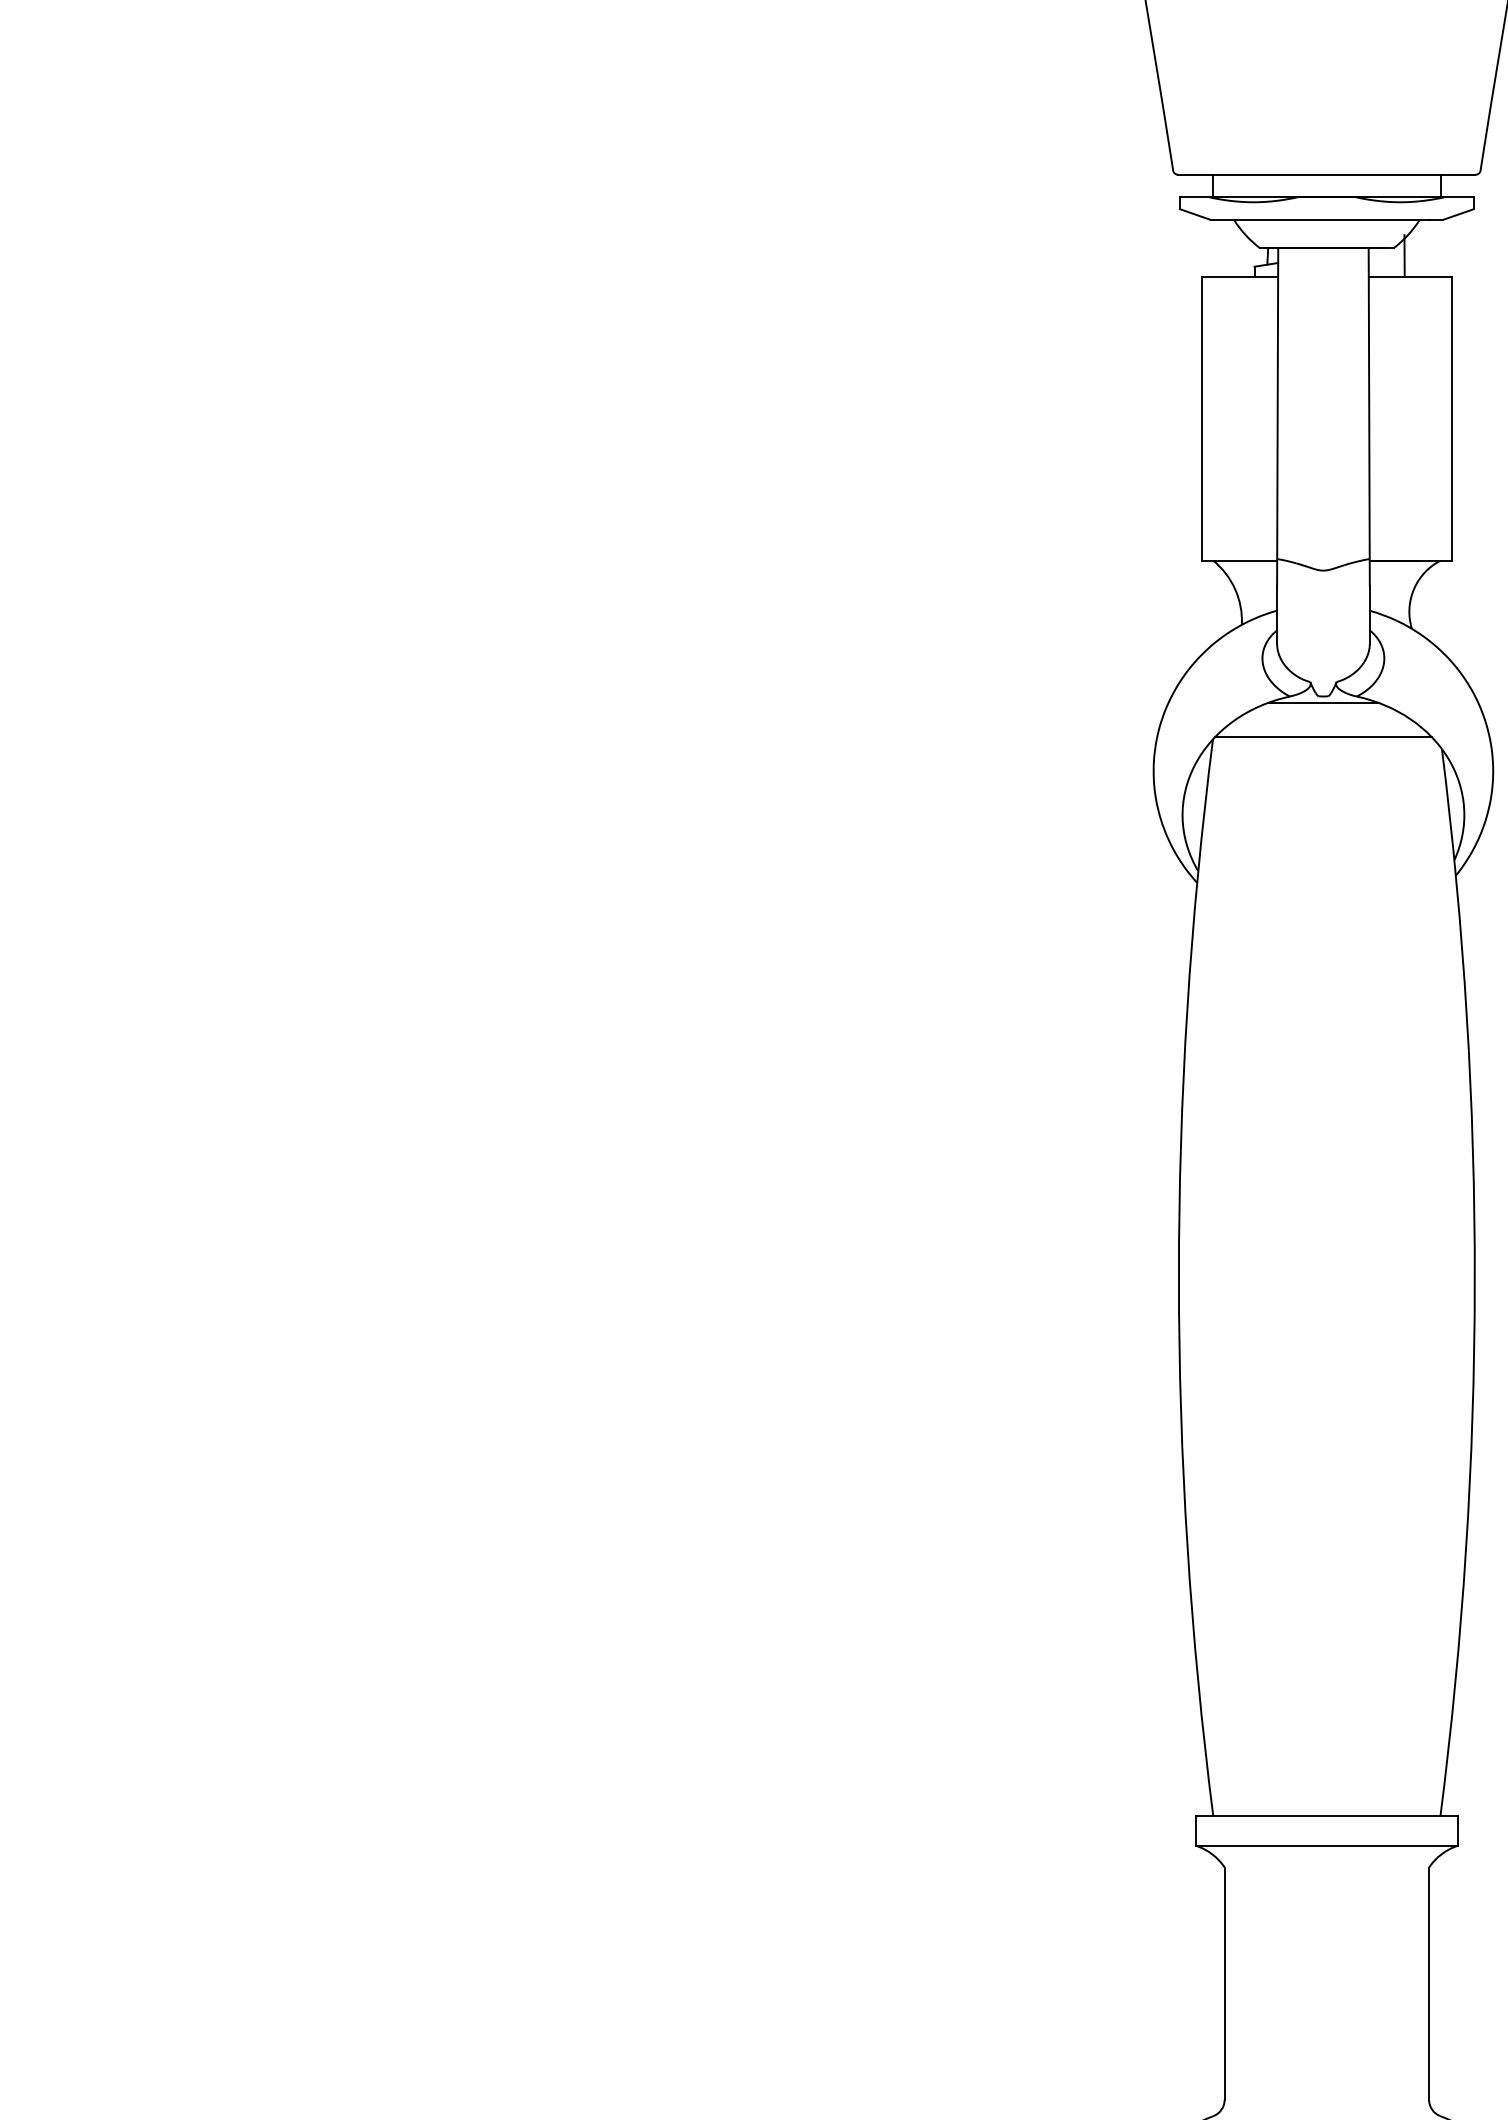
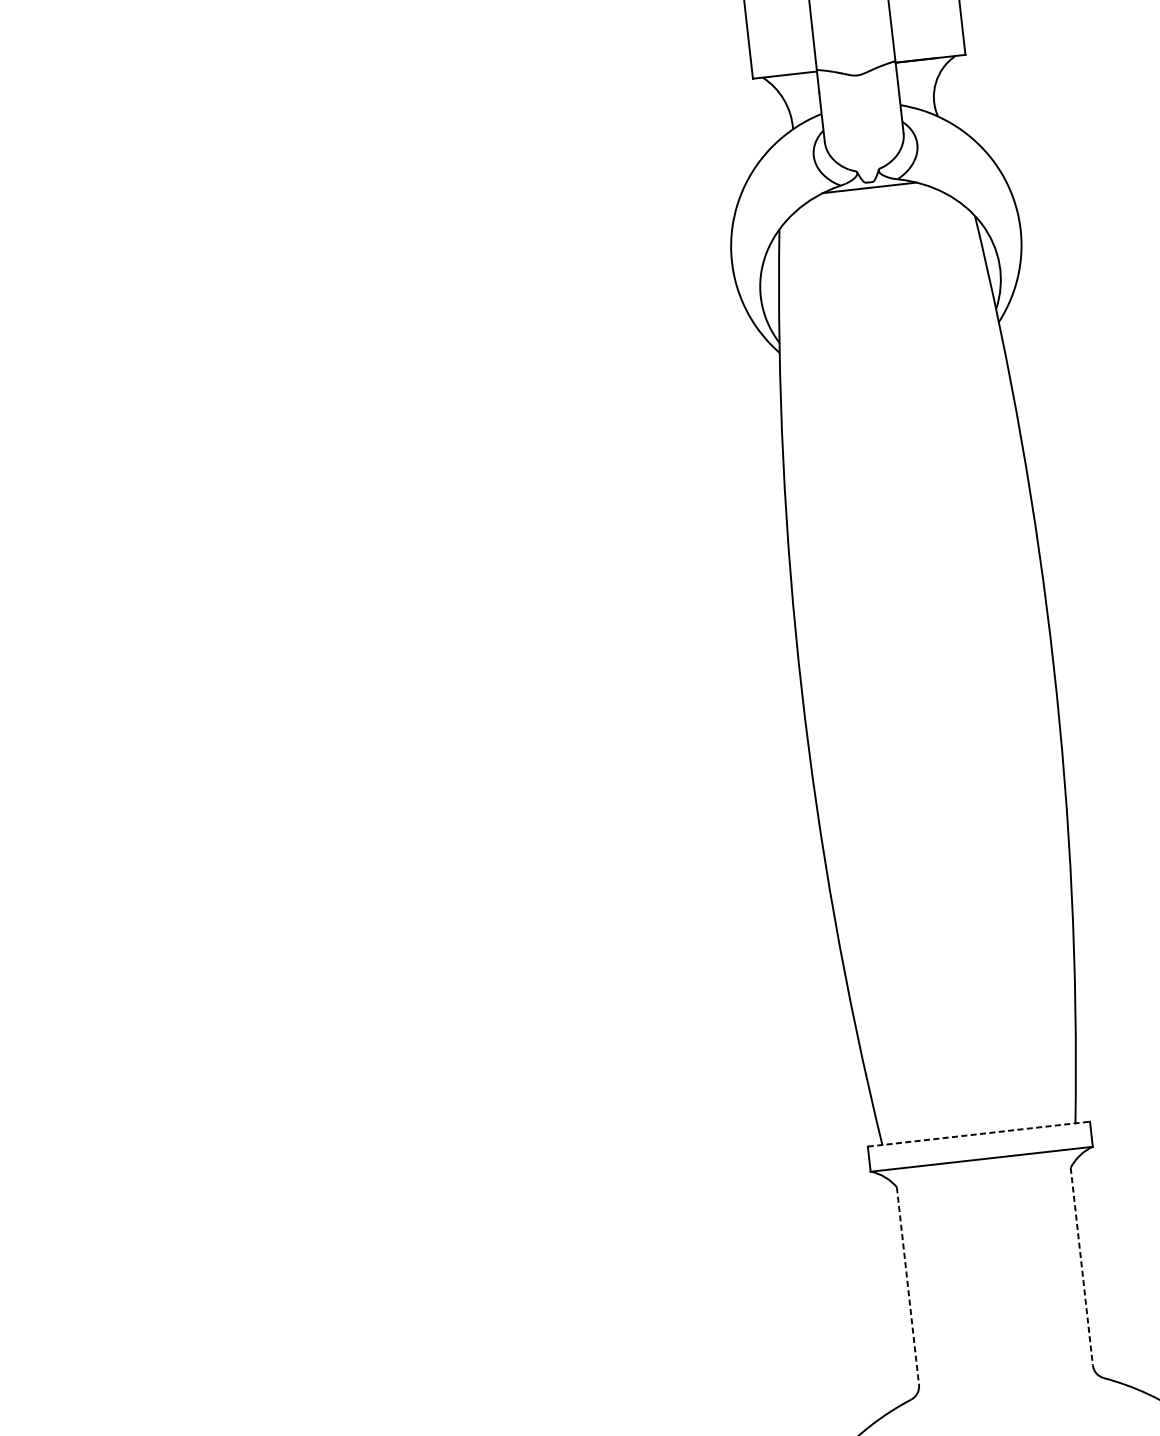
line: (1323, 736) -> (873, 216), removed
line: (1326, 1816) -> (978, 1134), solid -> dashed
line: (1224, 1984) -> (907, 1286), solid -> dashed
line: (1429, 1984) -> (1082, 1267), solid -> dashed

